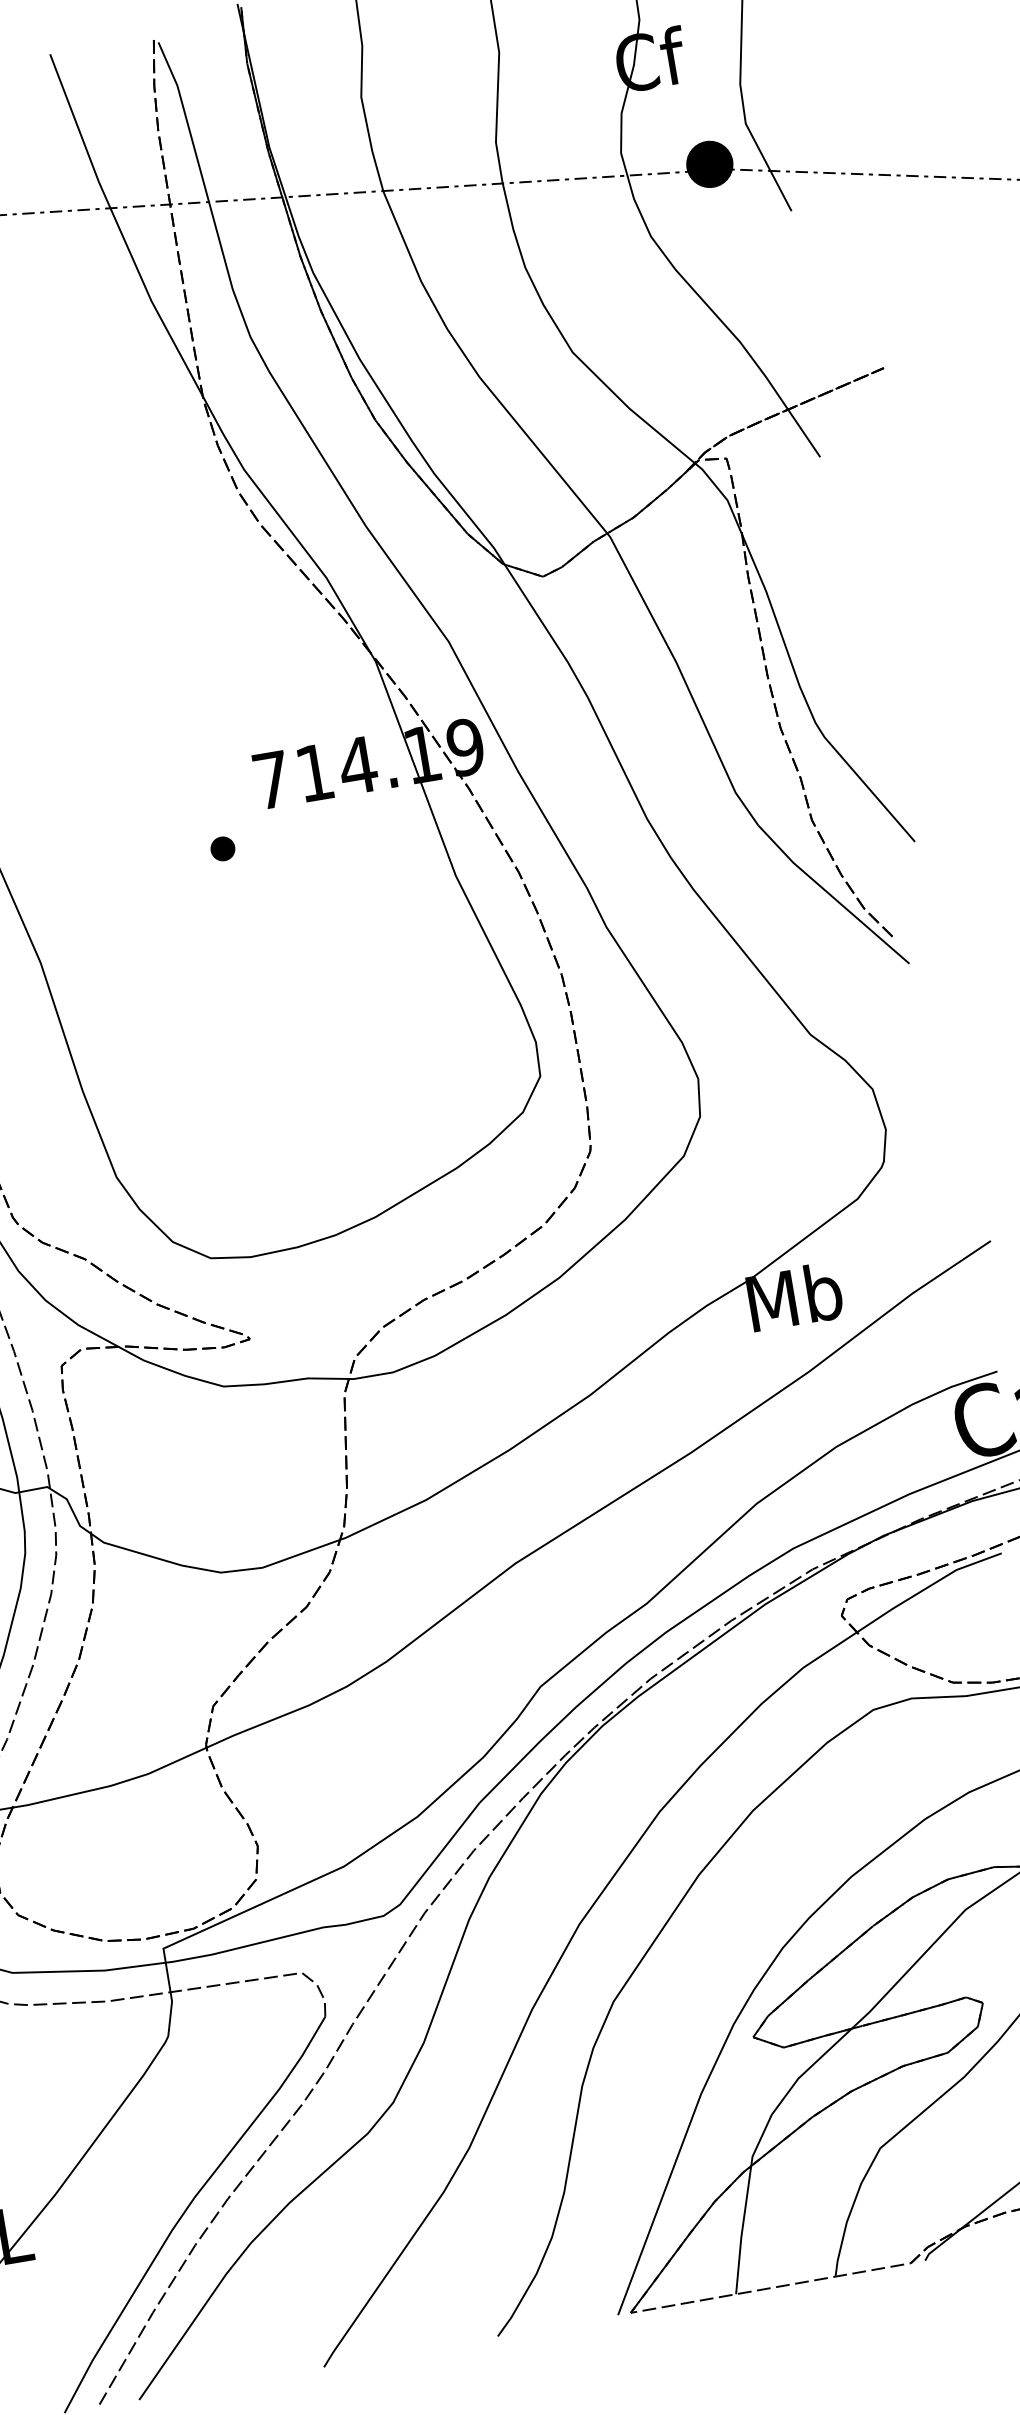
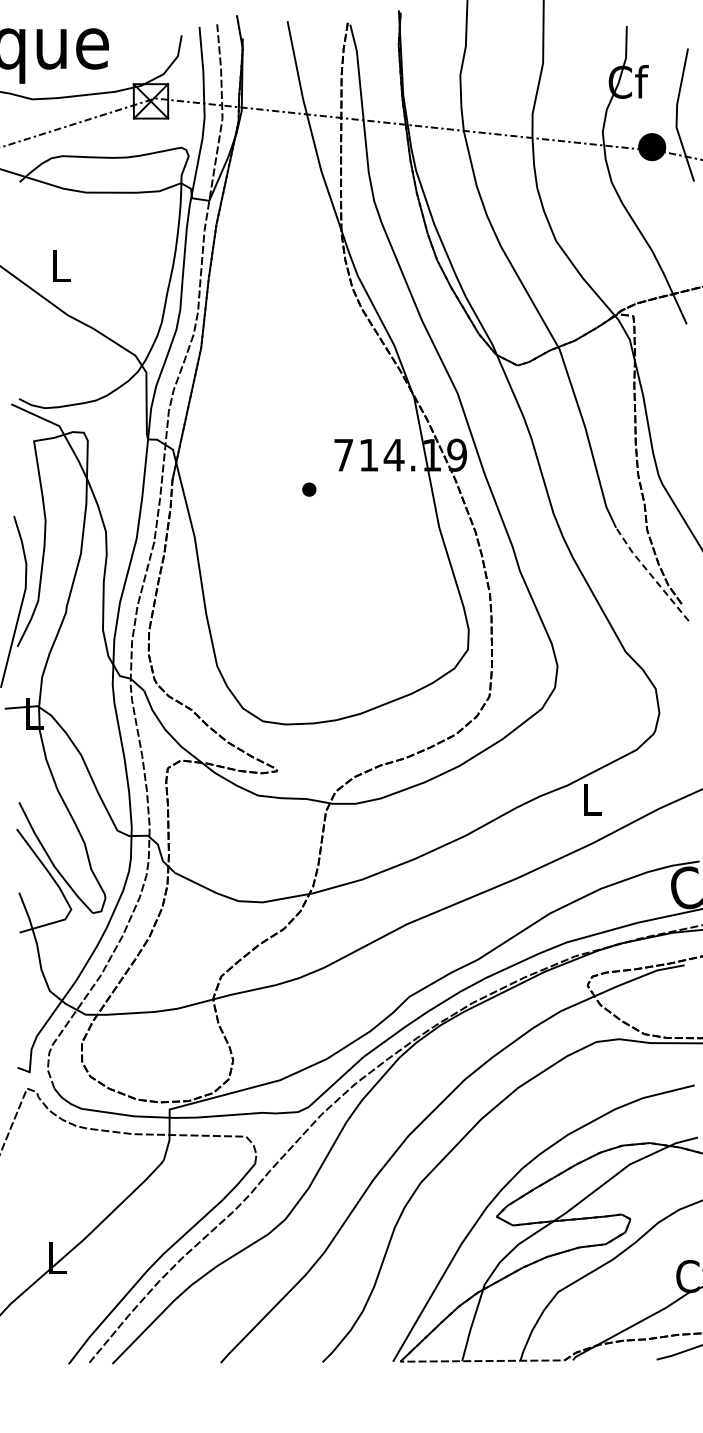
line: (830, 895) -> (650, 574), solid -> dashed
text: (794, 1296) -> (591, 799), Mb -> L

